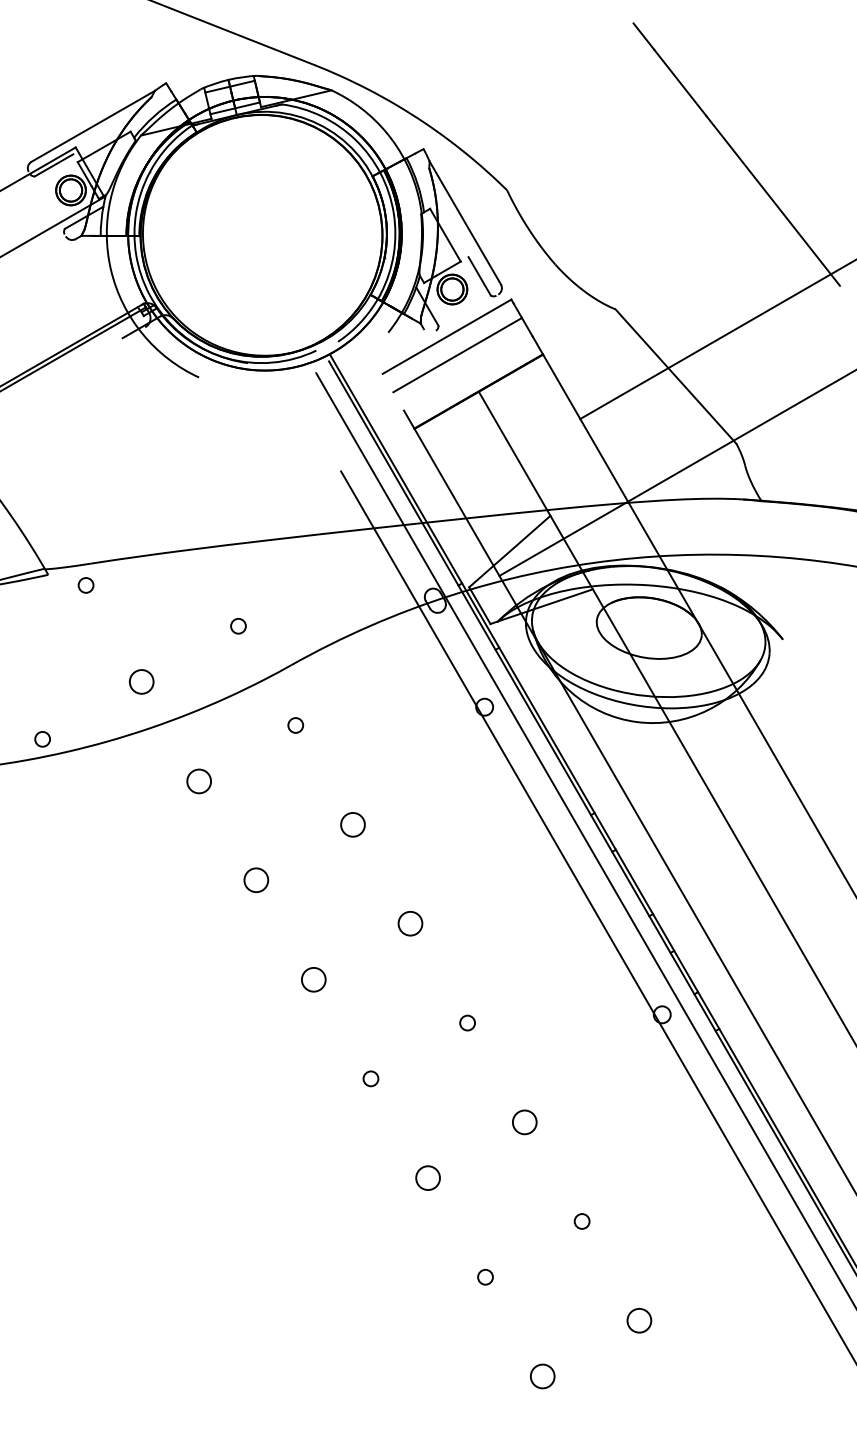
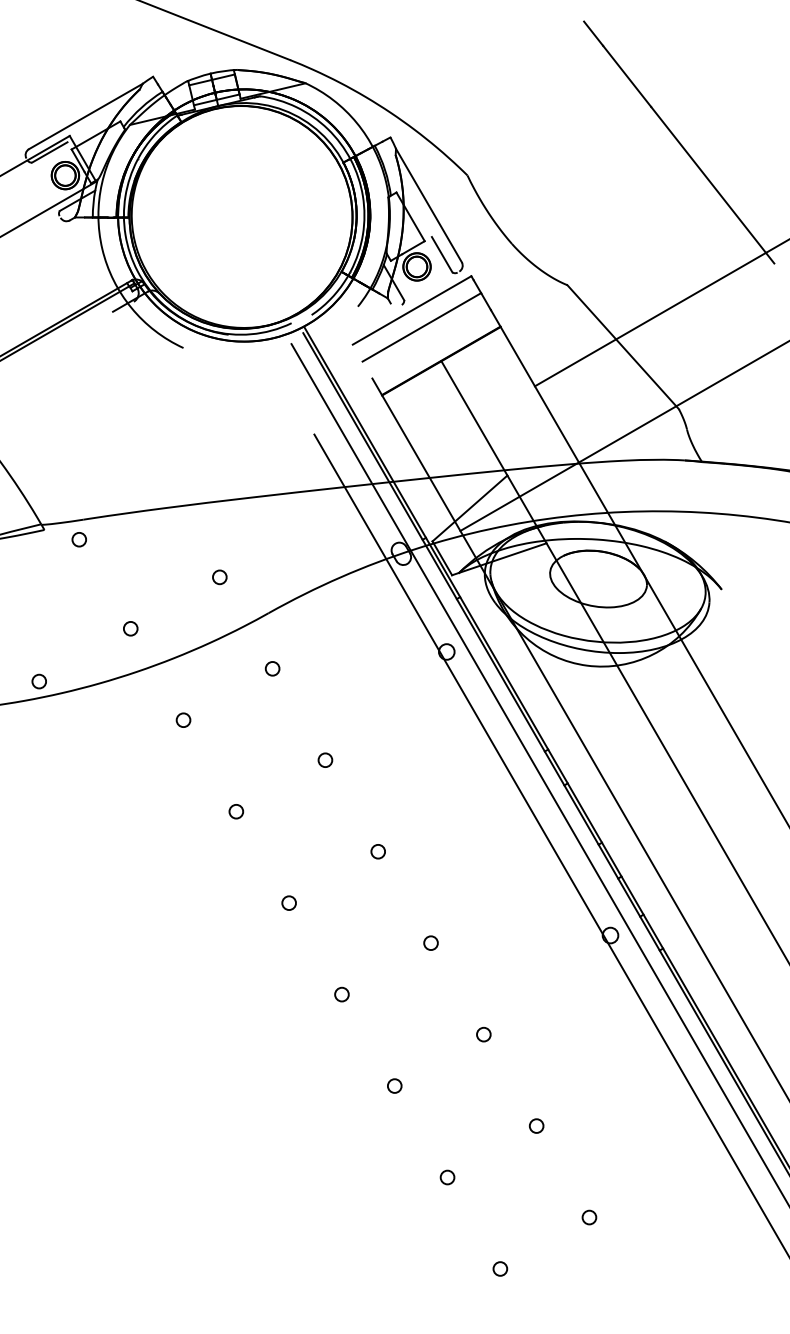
circle: (141, 681) -> (130, 628), size x0.62
circle: (199, 780) -> (183, 719), size x0.62
circle: (353, 823) -> (325, 759), size x0.62
circle: (256, 880) -> (236, 811), size x0.62
circle: (409, 923) -> (377, 851), size x0.62
circle: (312, 978) -> (288, 902), size x0.62
circle: (524, 1122) -> (483, 1034), size x0.62
circle: (427, 1177) -> (394, 1085), size x0.62
circle: (639, 1320) -> (589, 1217), size x0.62
circle: (542, 1375) -> (500, 1268), size x0.62

